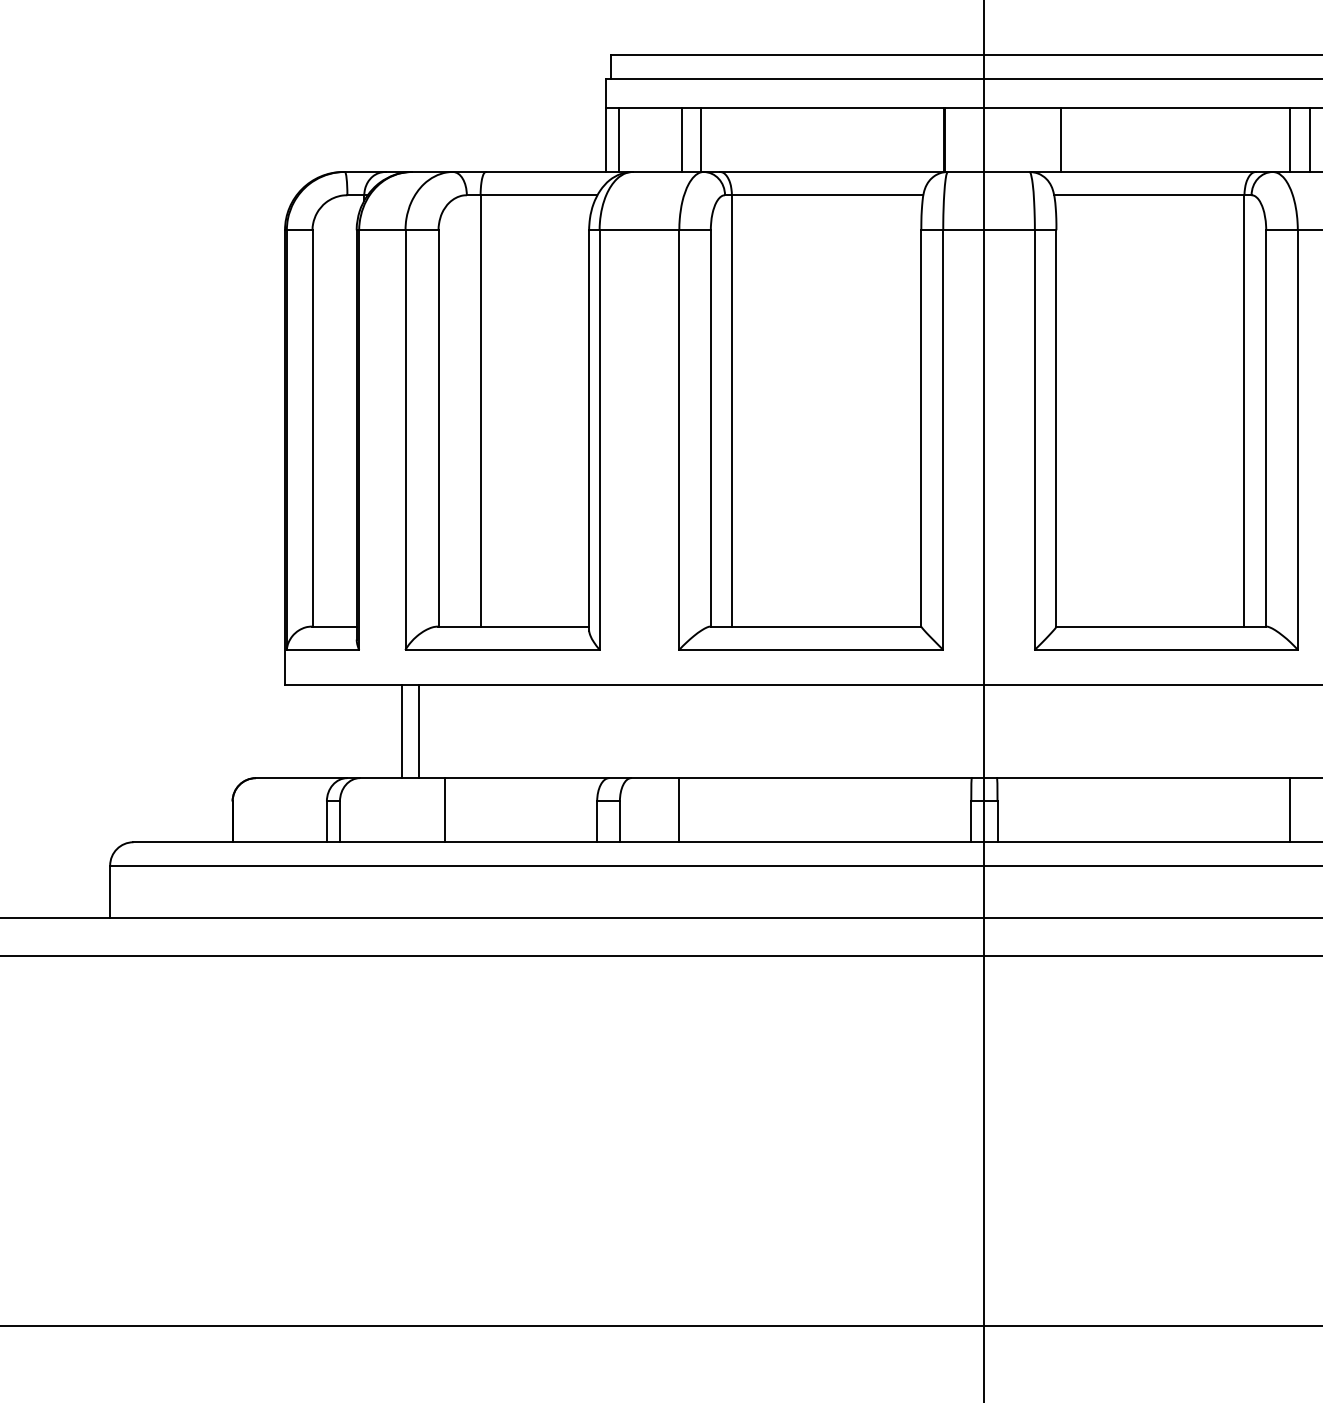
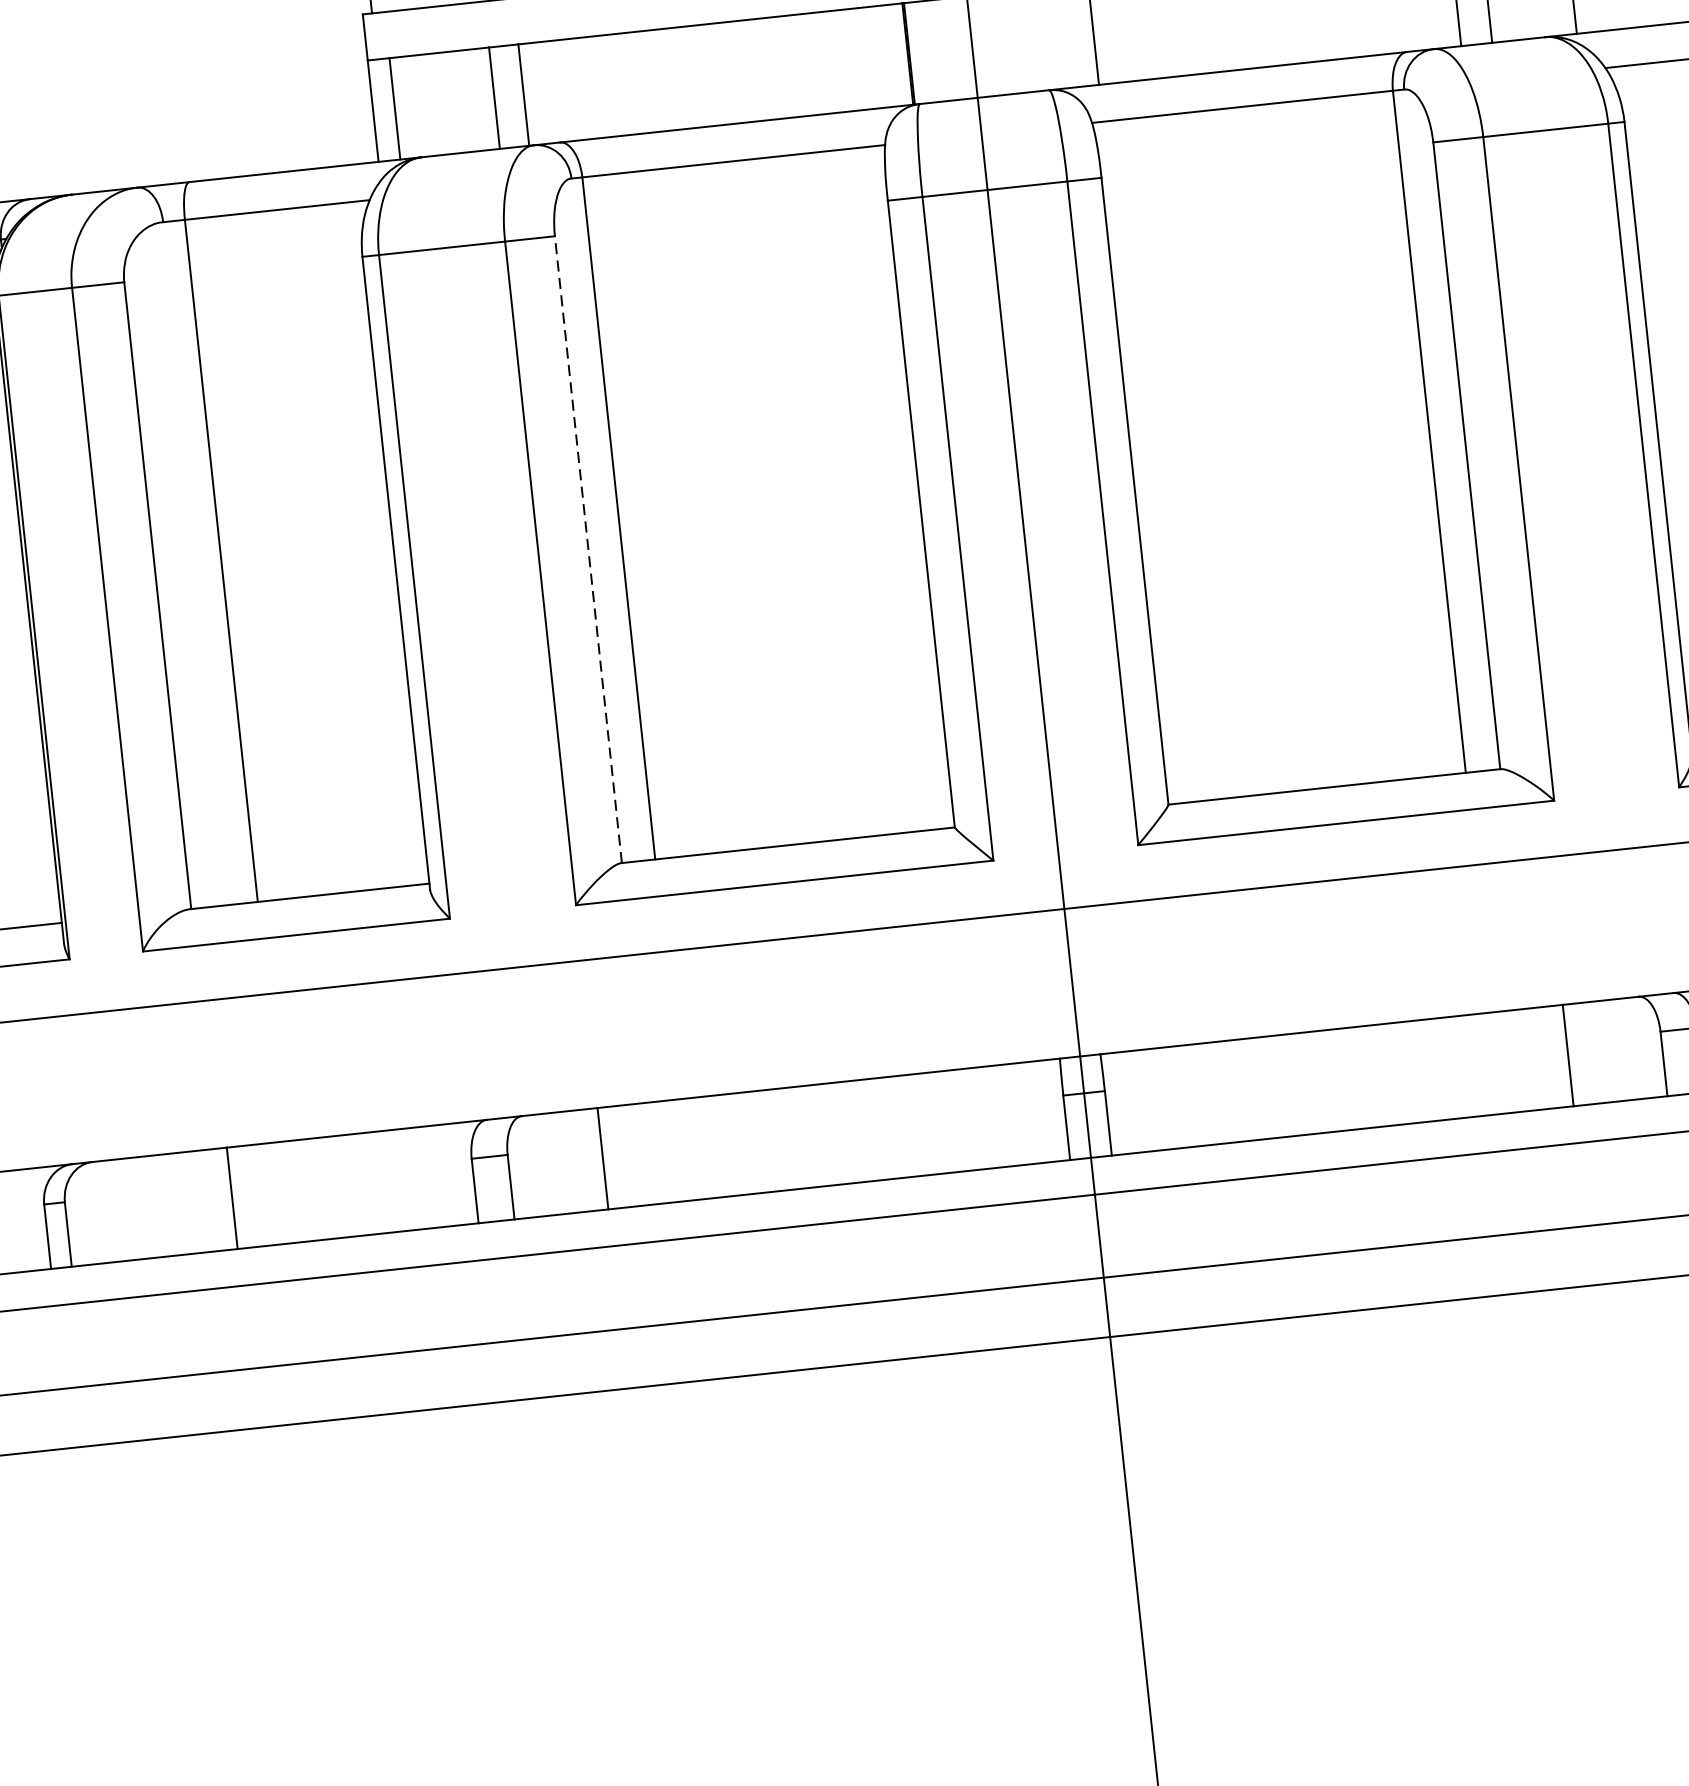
line: (710, 427) -> (587, 548), solid -> dashed
line: (401, 731) -> (150, 1081), removed
line: (418, 731) -> (177, 1078), removed

